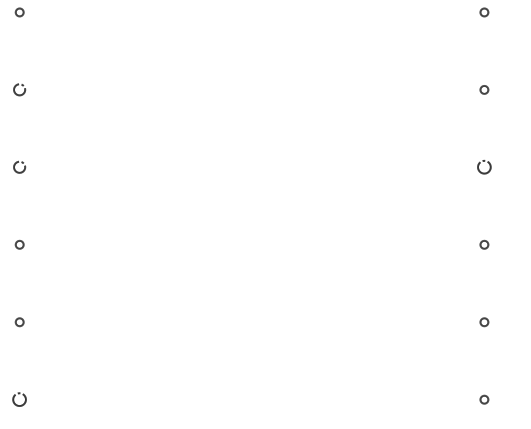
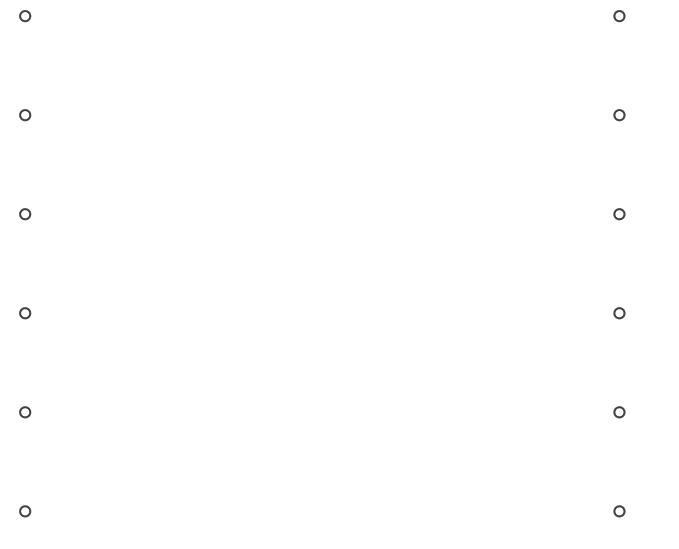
circle: (19, 90) -> (25, 115), size x0.71
circle: (19, 167) -> (25, 214), size x0.71
circle: (484, 167) -> (619, 214), size x0.62
circle: (19, 399) -> (25, 511), size x0.62

